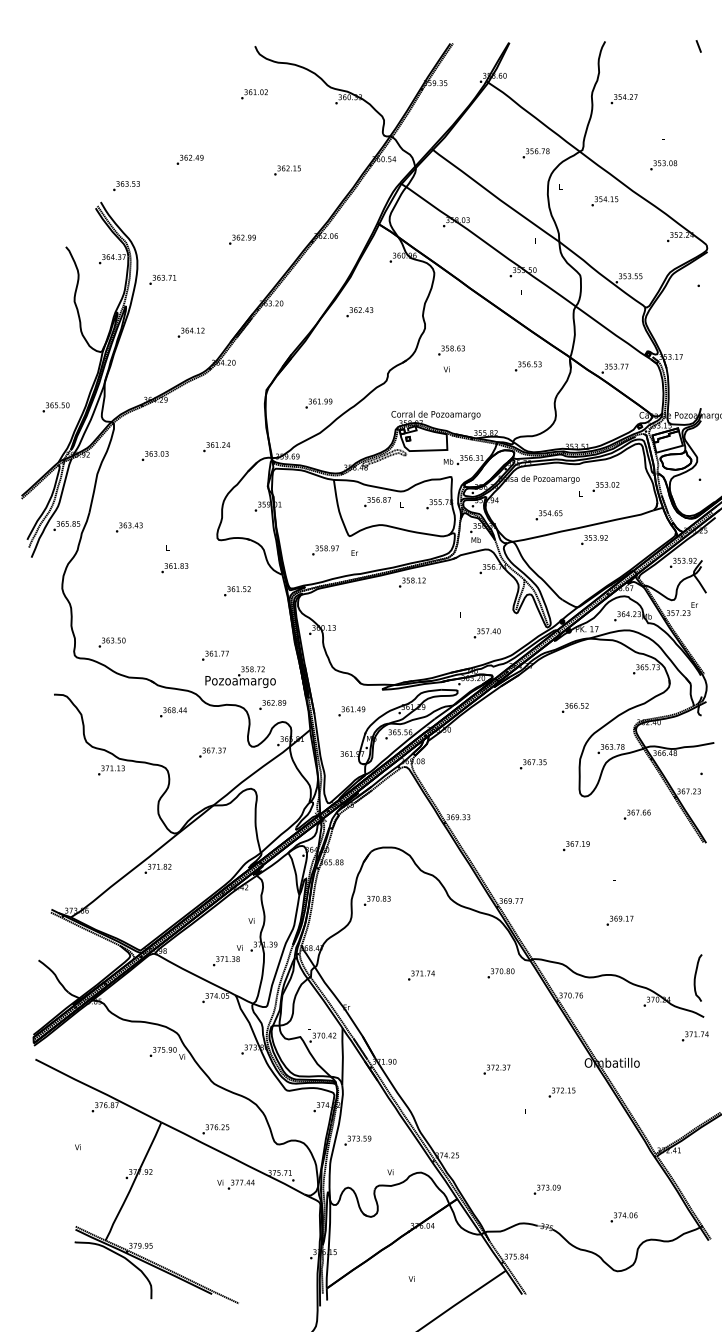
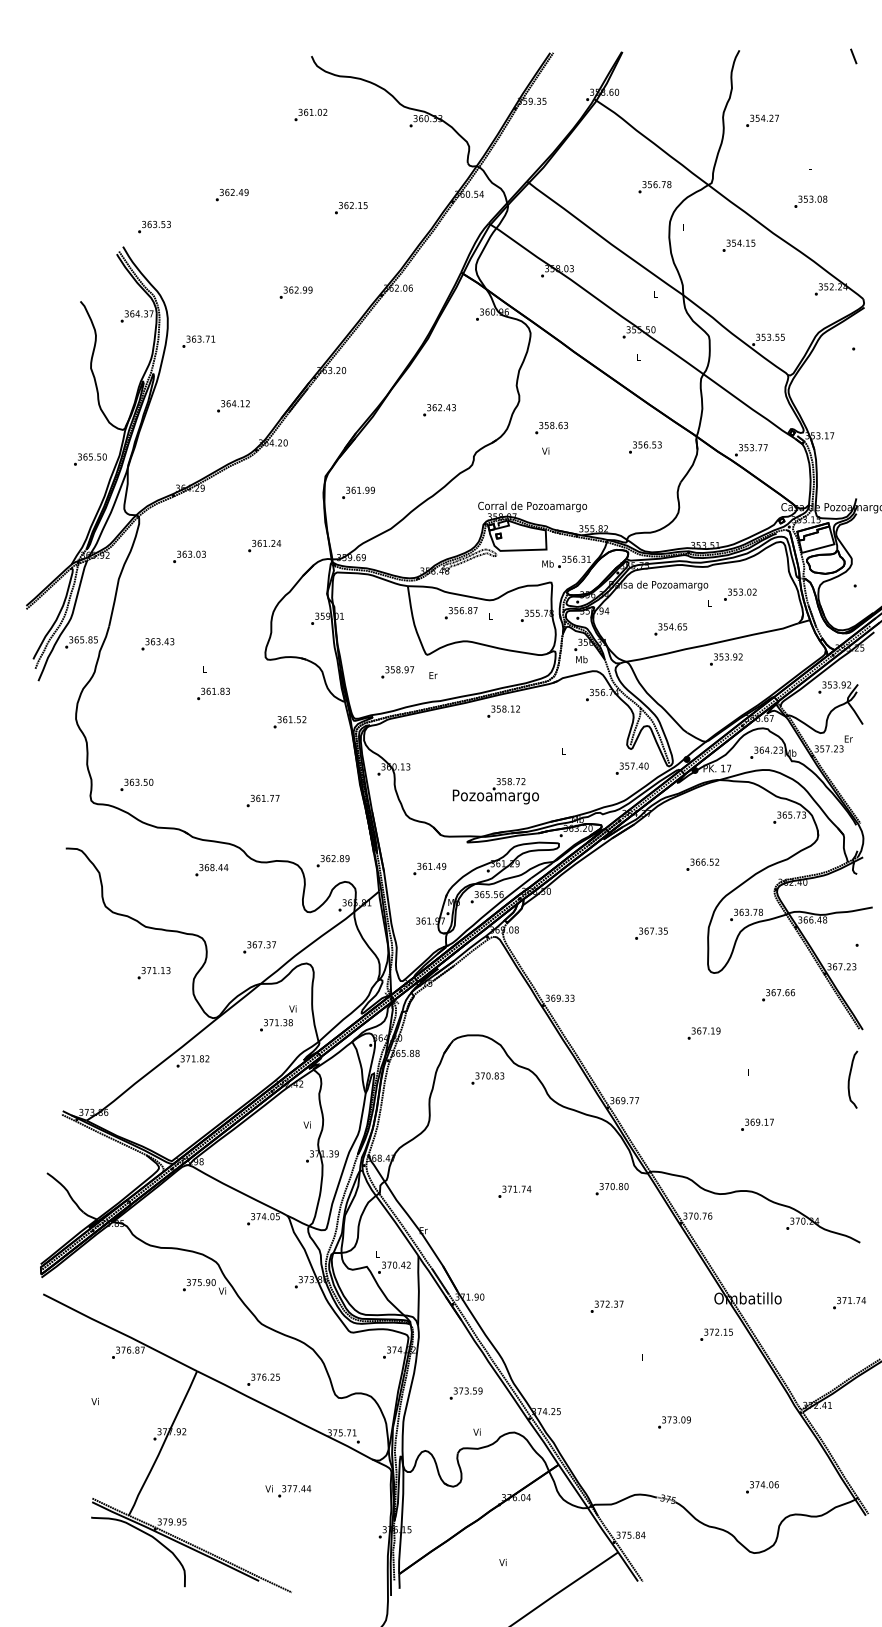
text: (359, 312) -> (439, 410), moved
text: (318, 403) -> (358, 492), moved
text: (56, 407) -> (90, 459), moved
text: (486, 633) -> (631, 768), moved
text: (240, 677) -> (495, 791), moved
text: (212, 752) -> (259, 947), moved
text: (110, 770) -> (153, 973), moved
text: (376, 900) -> (487, 1078), moved
text: (228, 955) -> (278, 1018), moved
curve: (696, 976) -> (850, 1078), moved
text: (695, 1036) -> (849, 1303), moved
text: (561, 1092) -> (716, 1334), moved
text: (357, 1140) -> (465, 1393), moved
text: (236, 1184) -> (288, 1491), moved
text: (547, 1189) -> (674, 1422), moved

